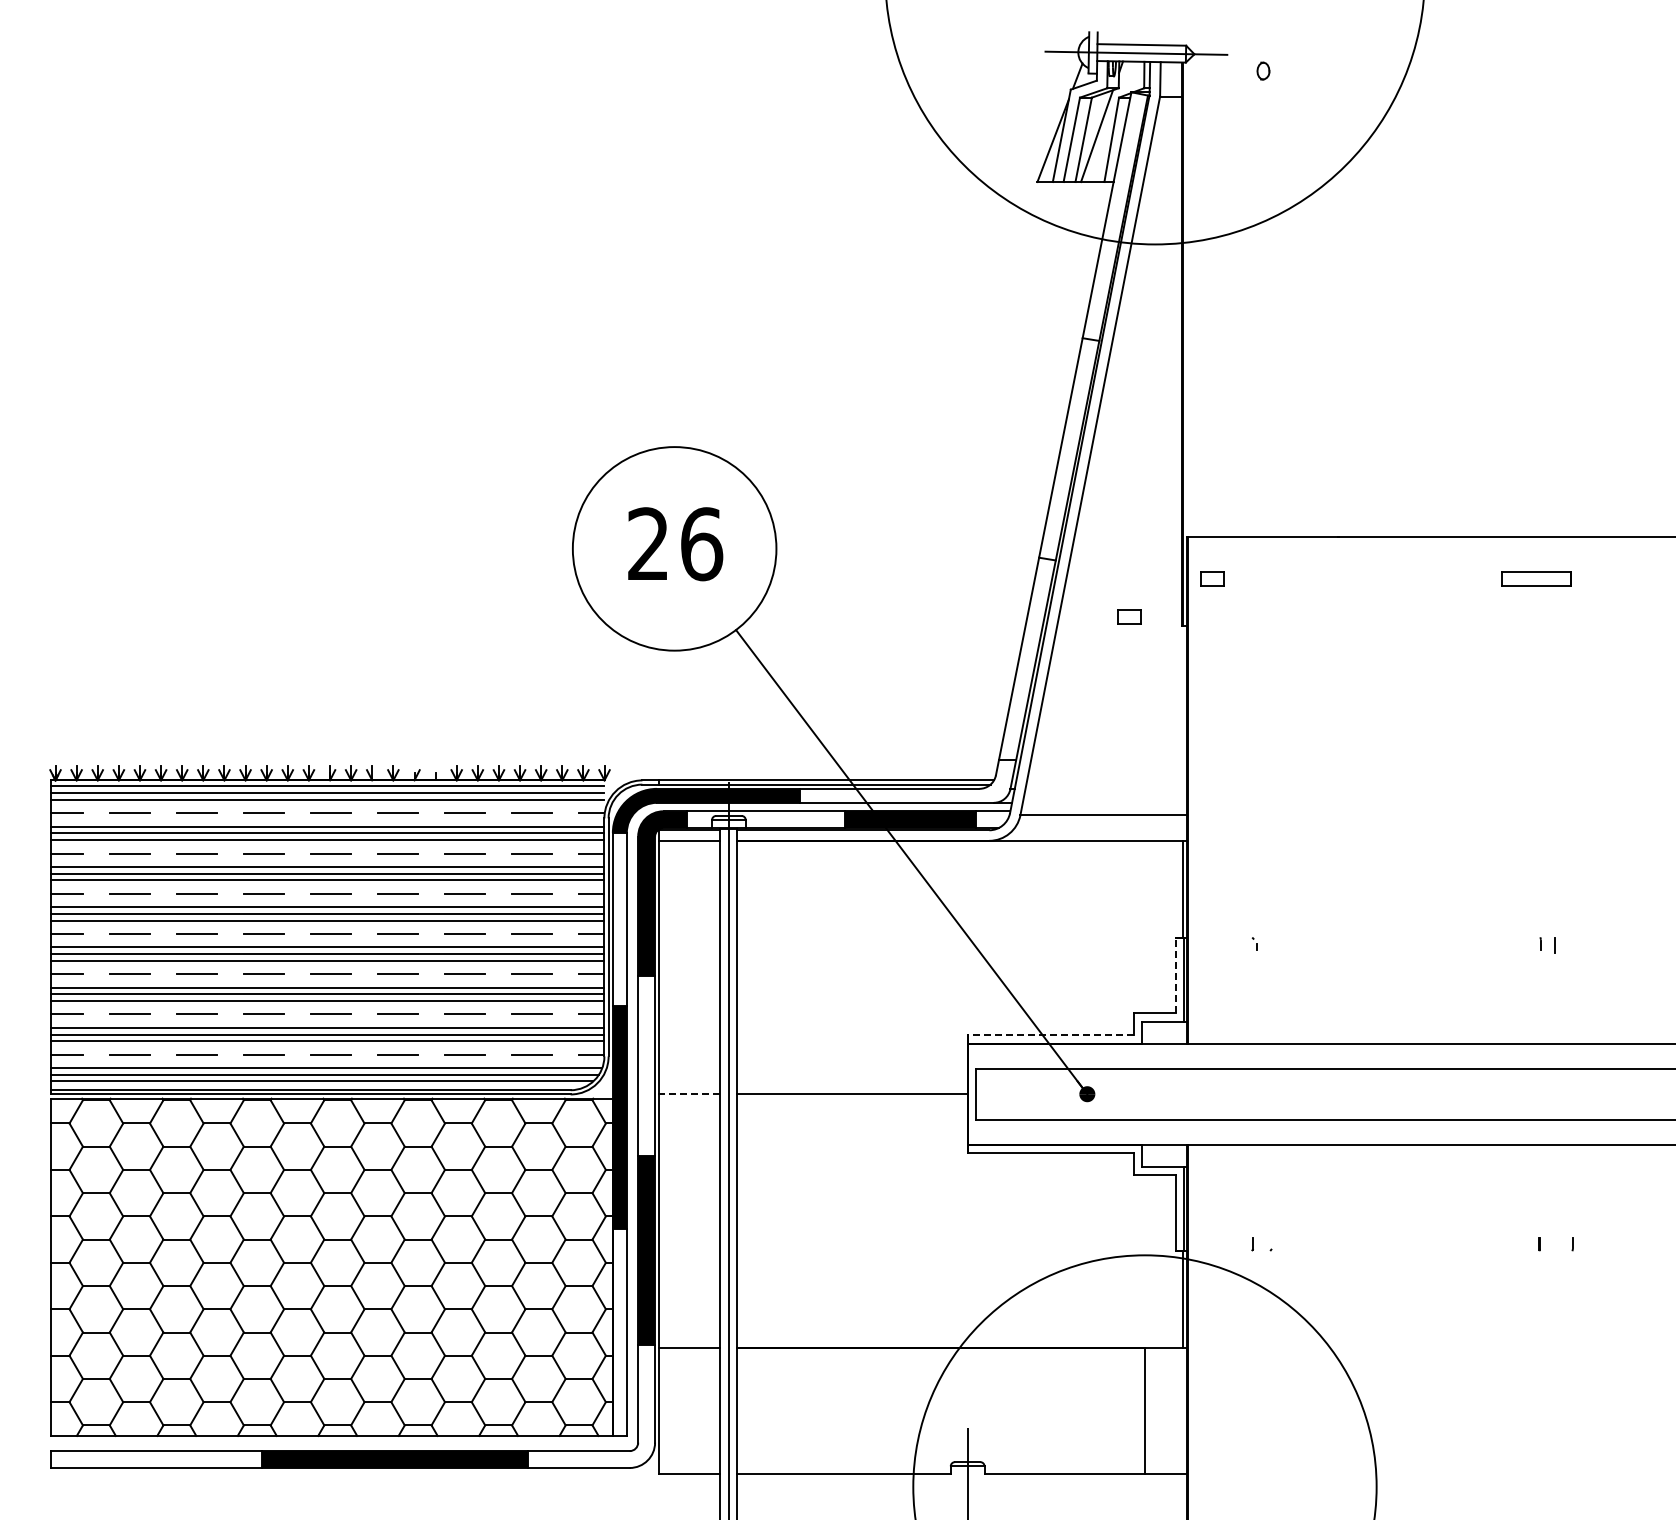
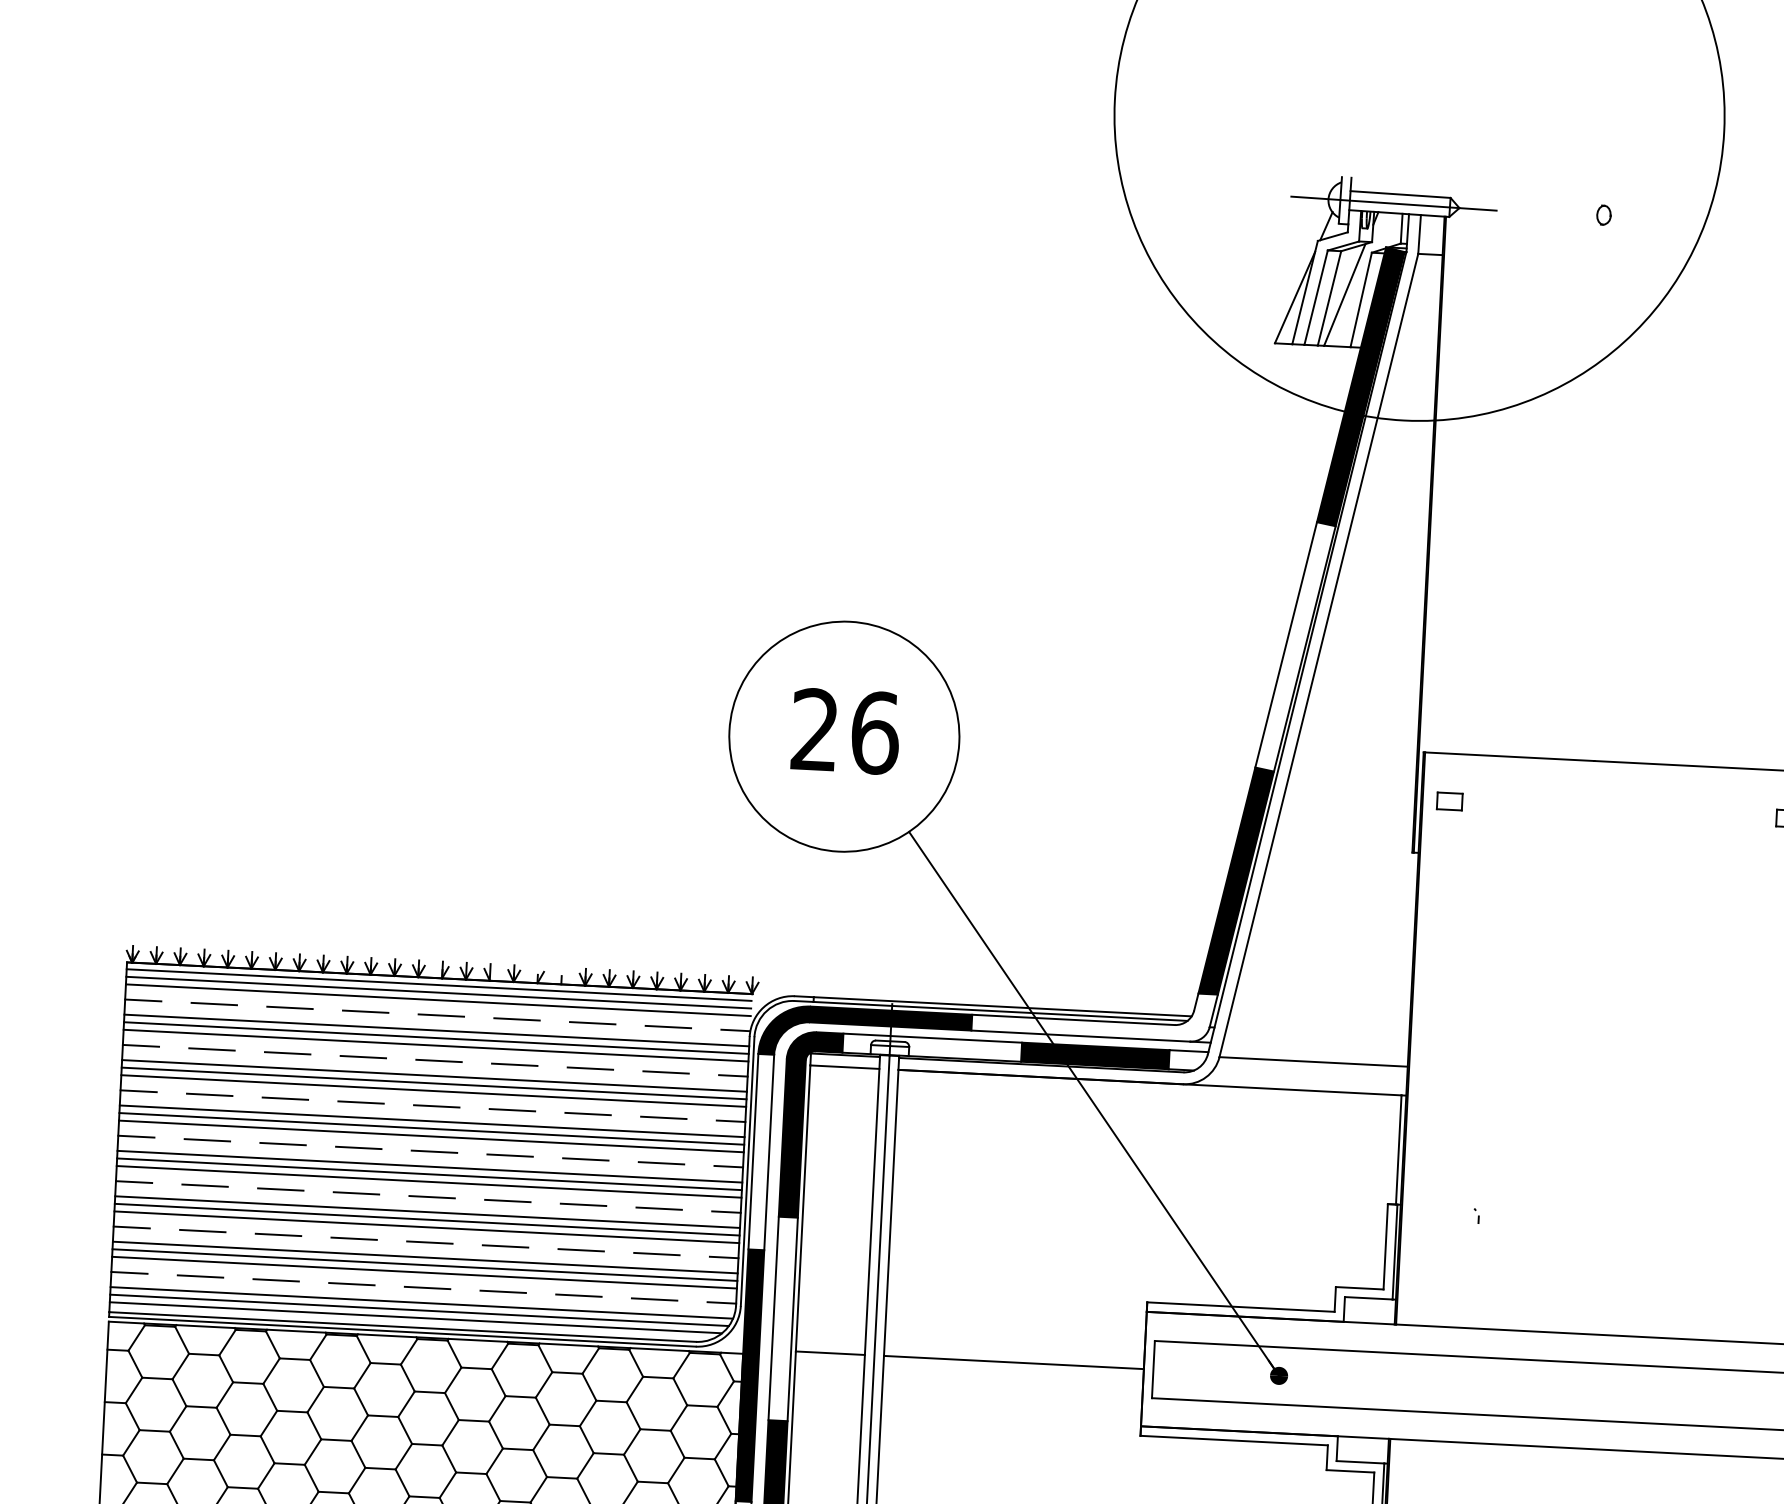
part: (1263, 70) -> (1604, 214), moved
fill: (1115, 216) -> (1361, 386), added
part: (1129, 616) -> (1353, 839), removed
fill: (1026, 658) -> (1235, 880), added
line: (1175, 975) -> (1385, 1246), dashed -> solid
line: (1050, 1035) -> (1240, 1307), dashed -> solid
line: (689, 1094) -> (829, 1353), dashed -> solid

